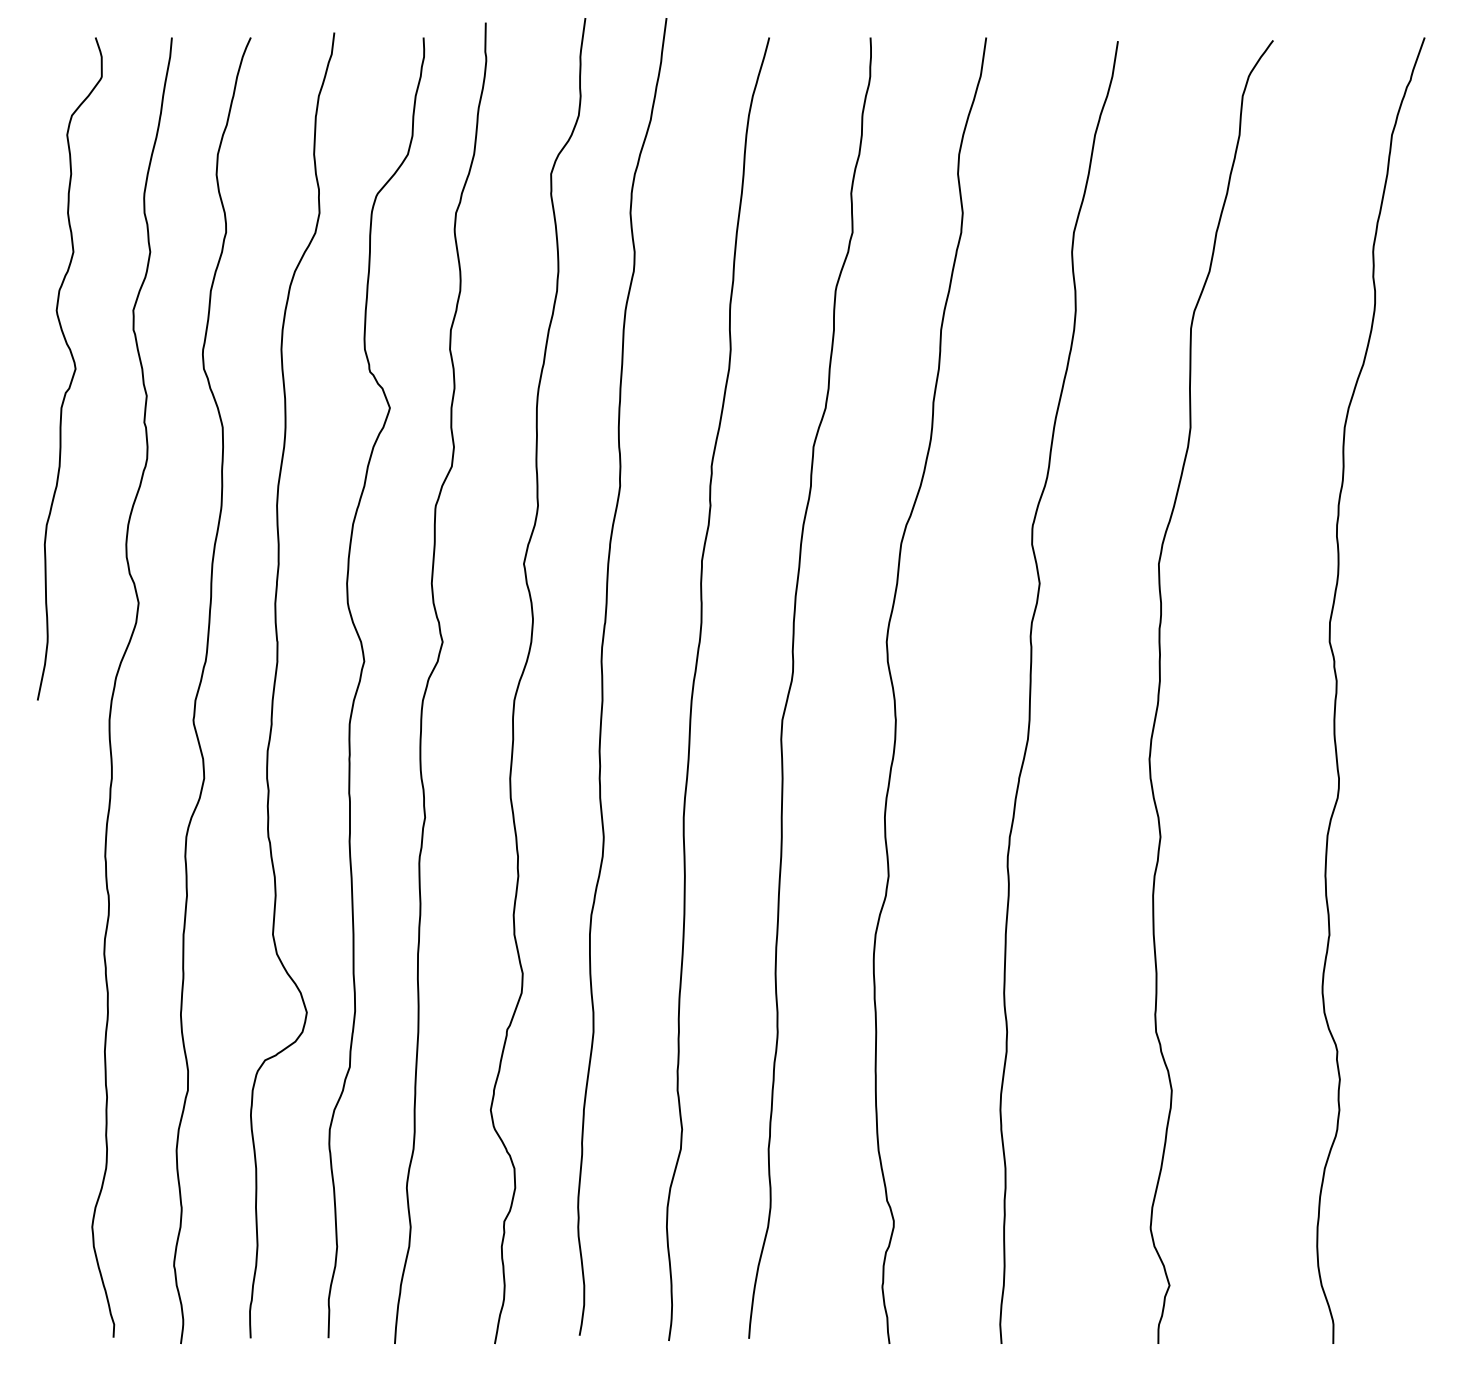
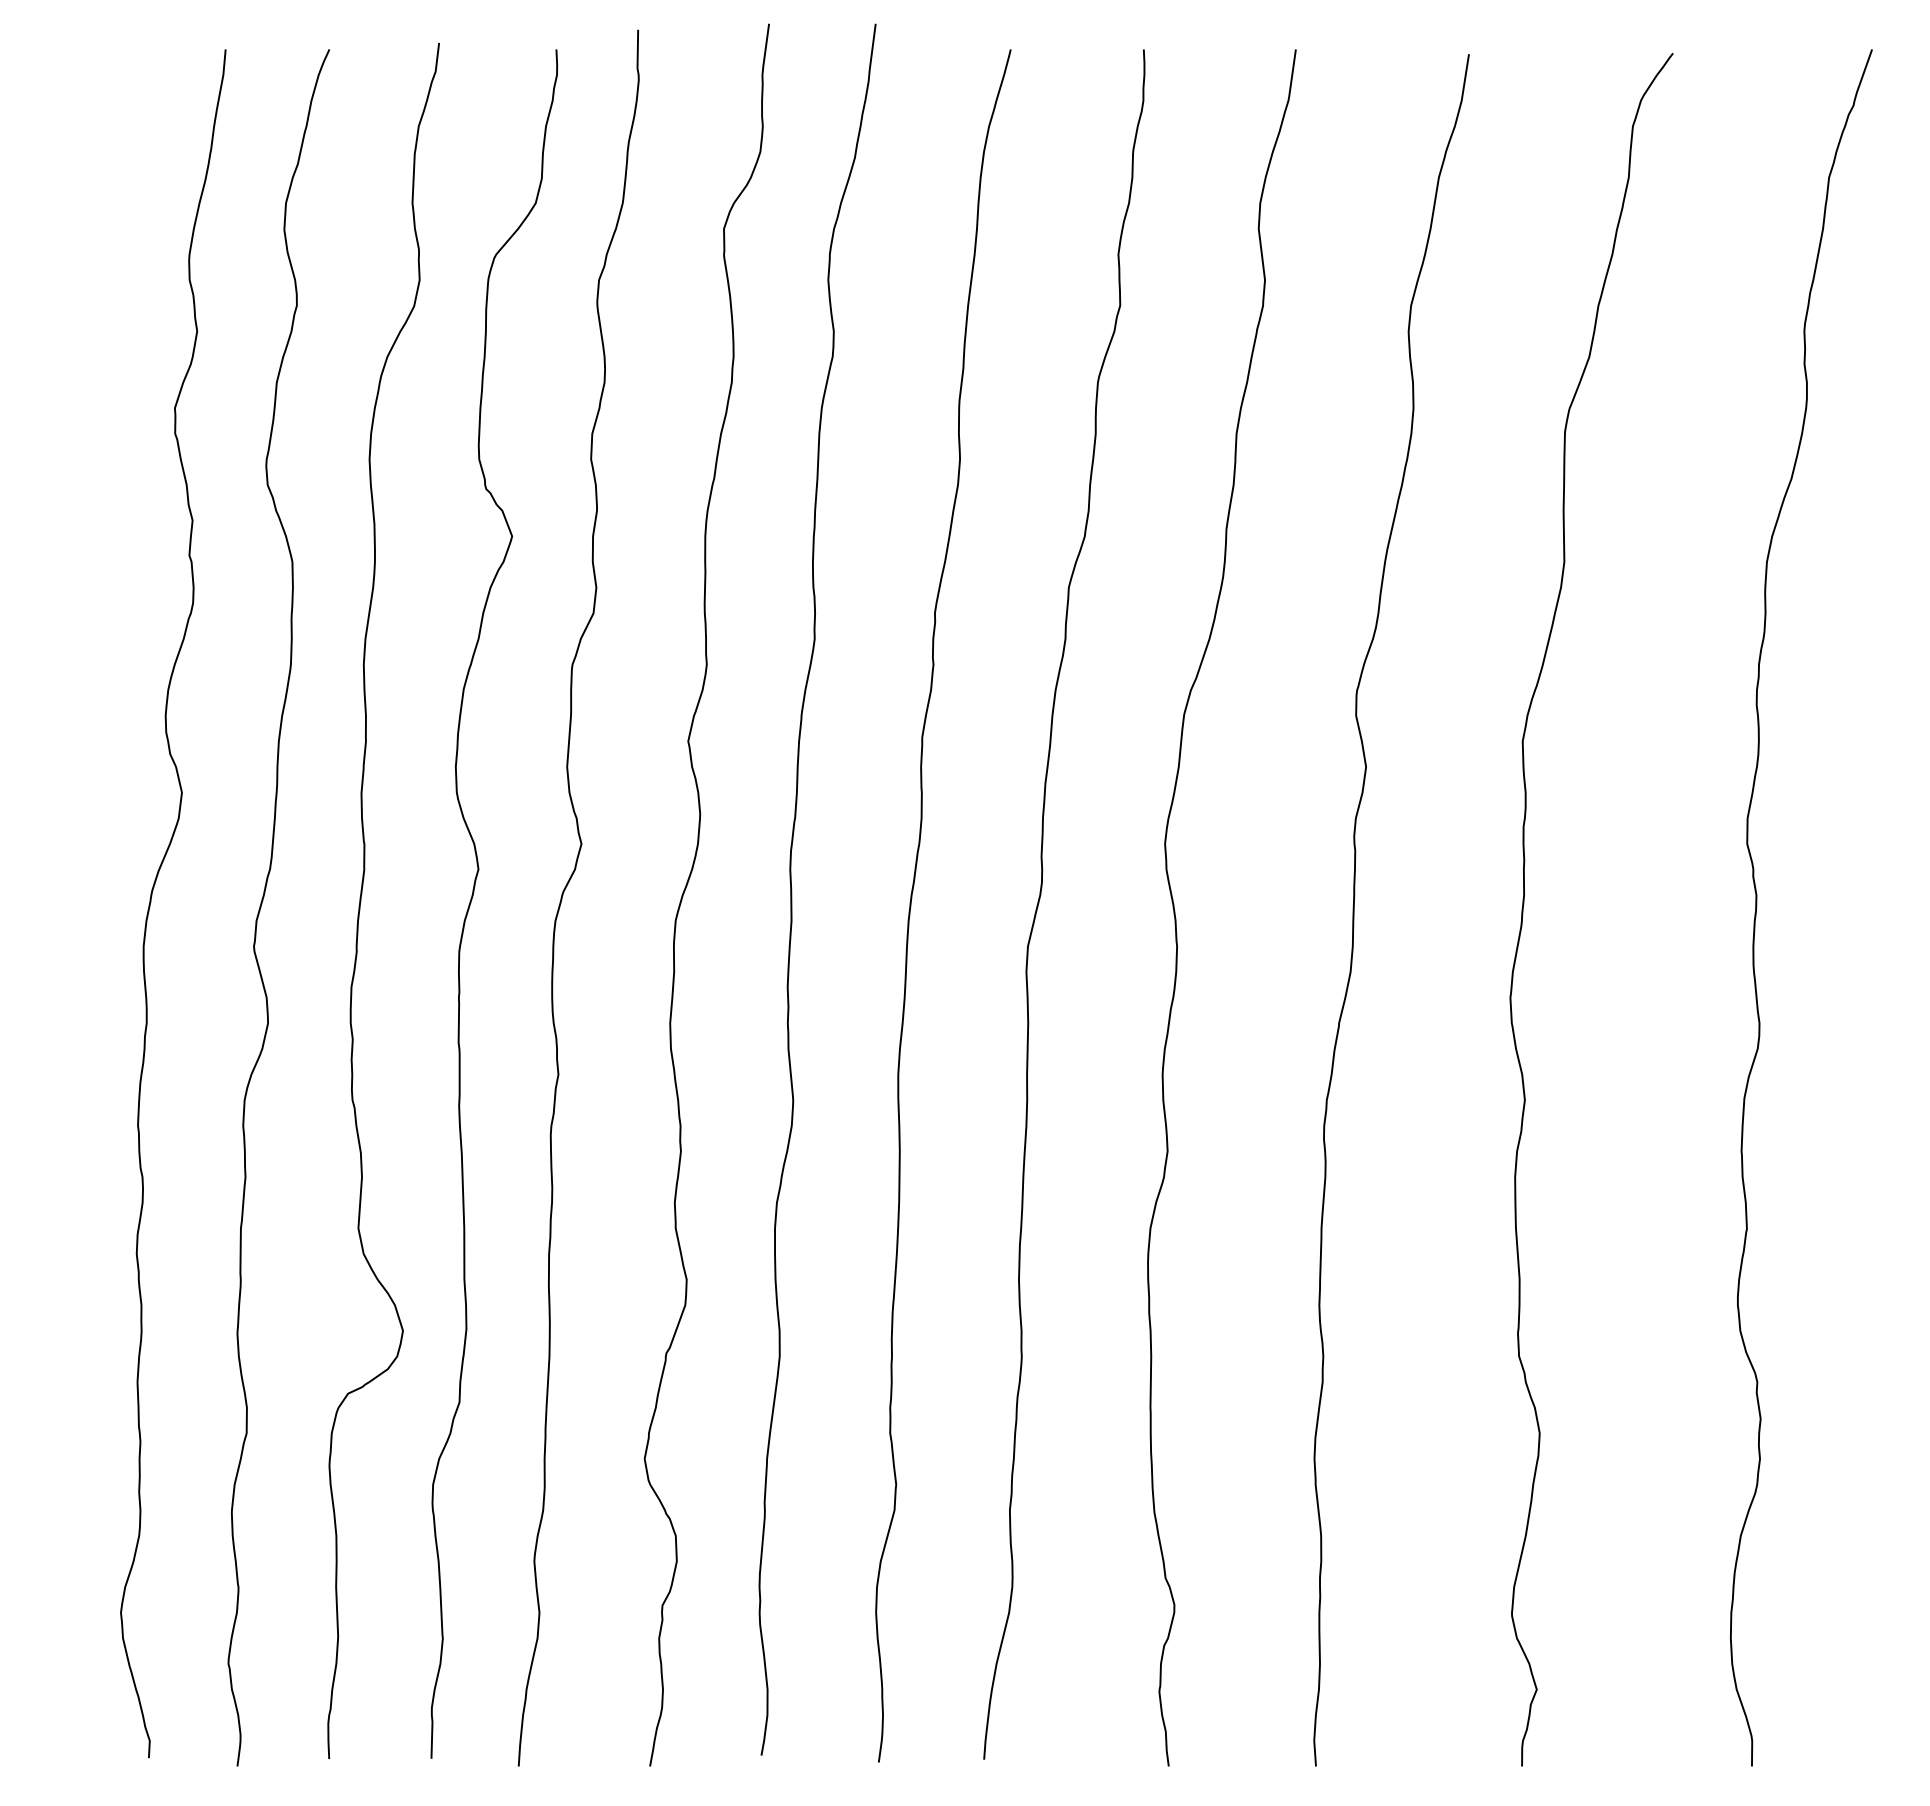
curve: (74, 367) -> (97, 483), removed

